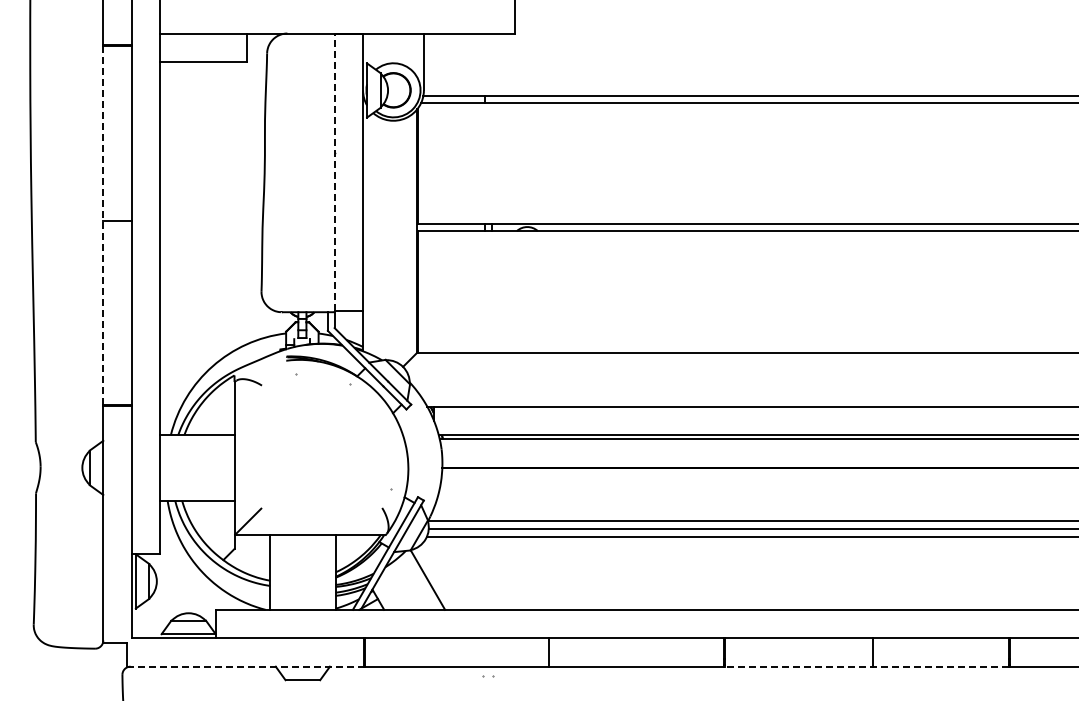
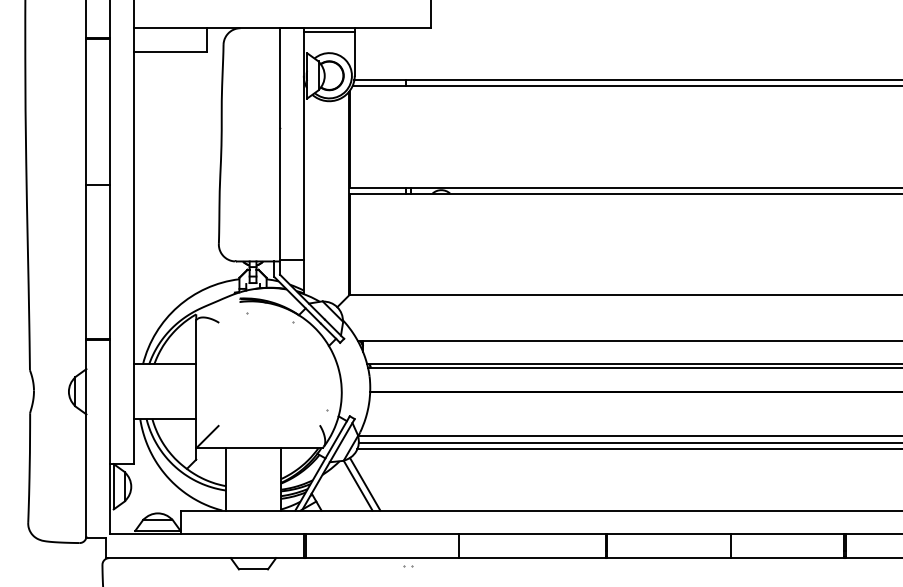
line: (393, 37) -> (329, 31), added
line: (334, 172) -> (279, 144), dashed -> solid
line: (103, 226) -> (86, 189), dashed -> solid
line: (436, 578) -> (365, 484), added
line: (245, 666) -> (205, 557), dashed -> solid
line: (866, 666) -> (725, 557), dashed -> solid

